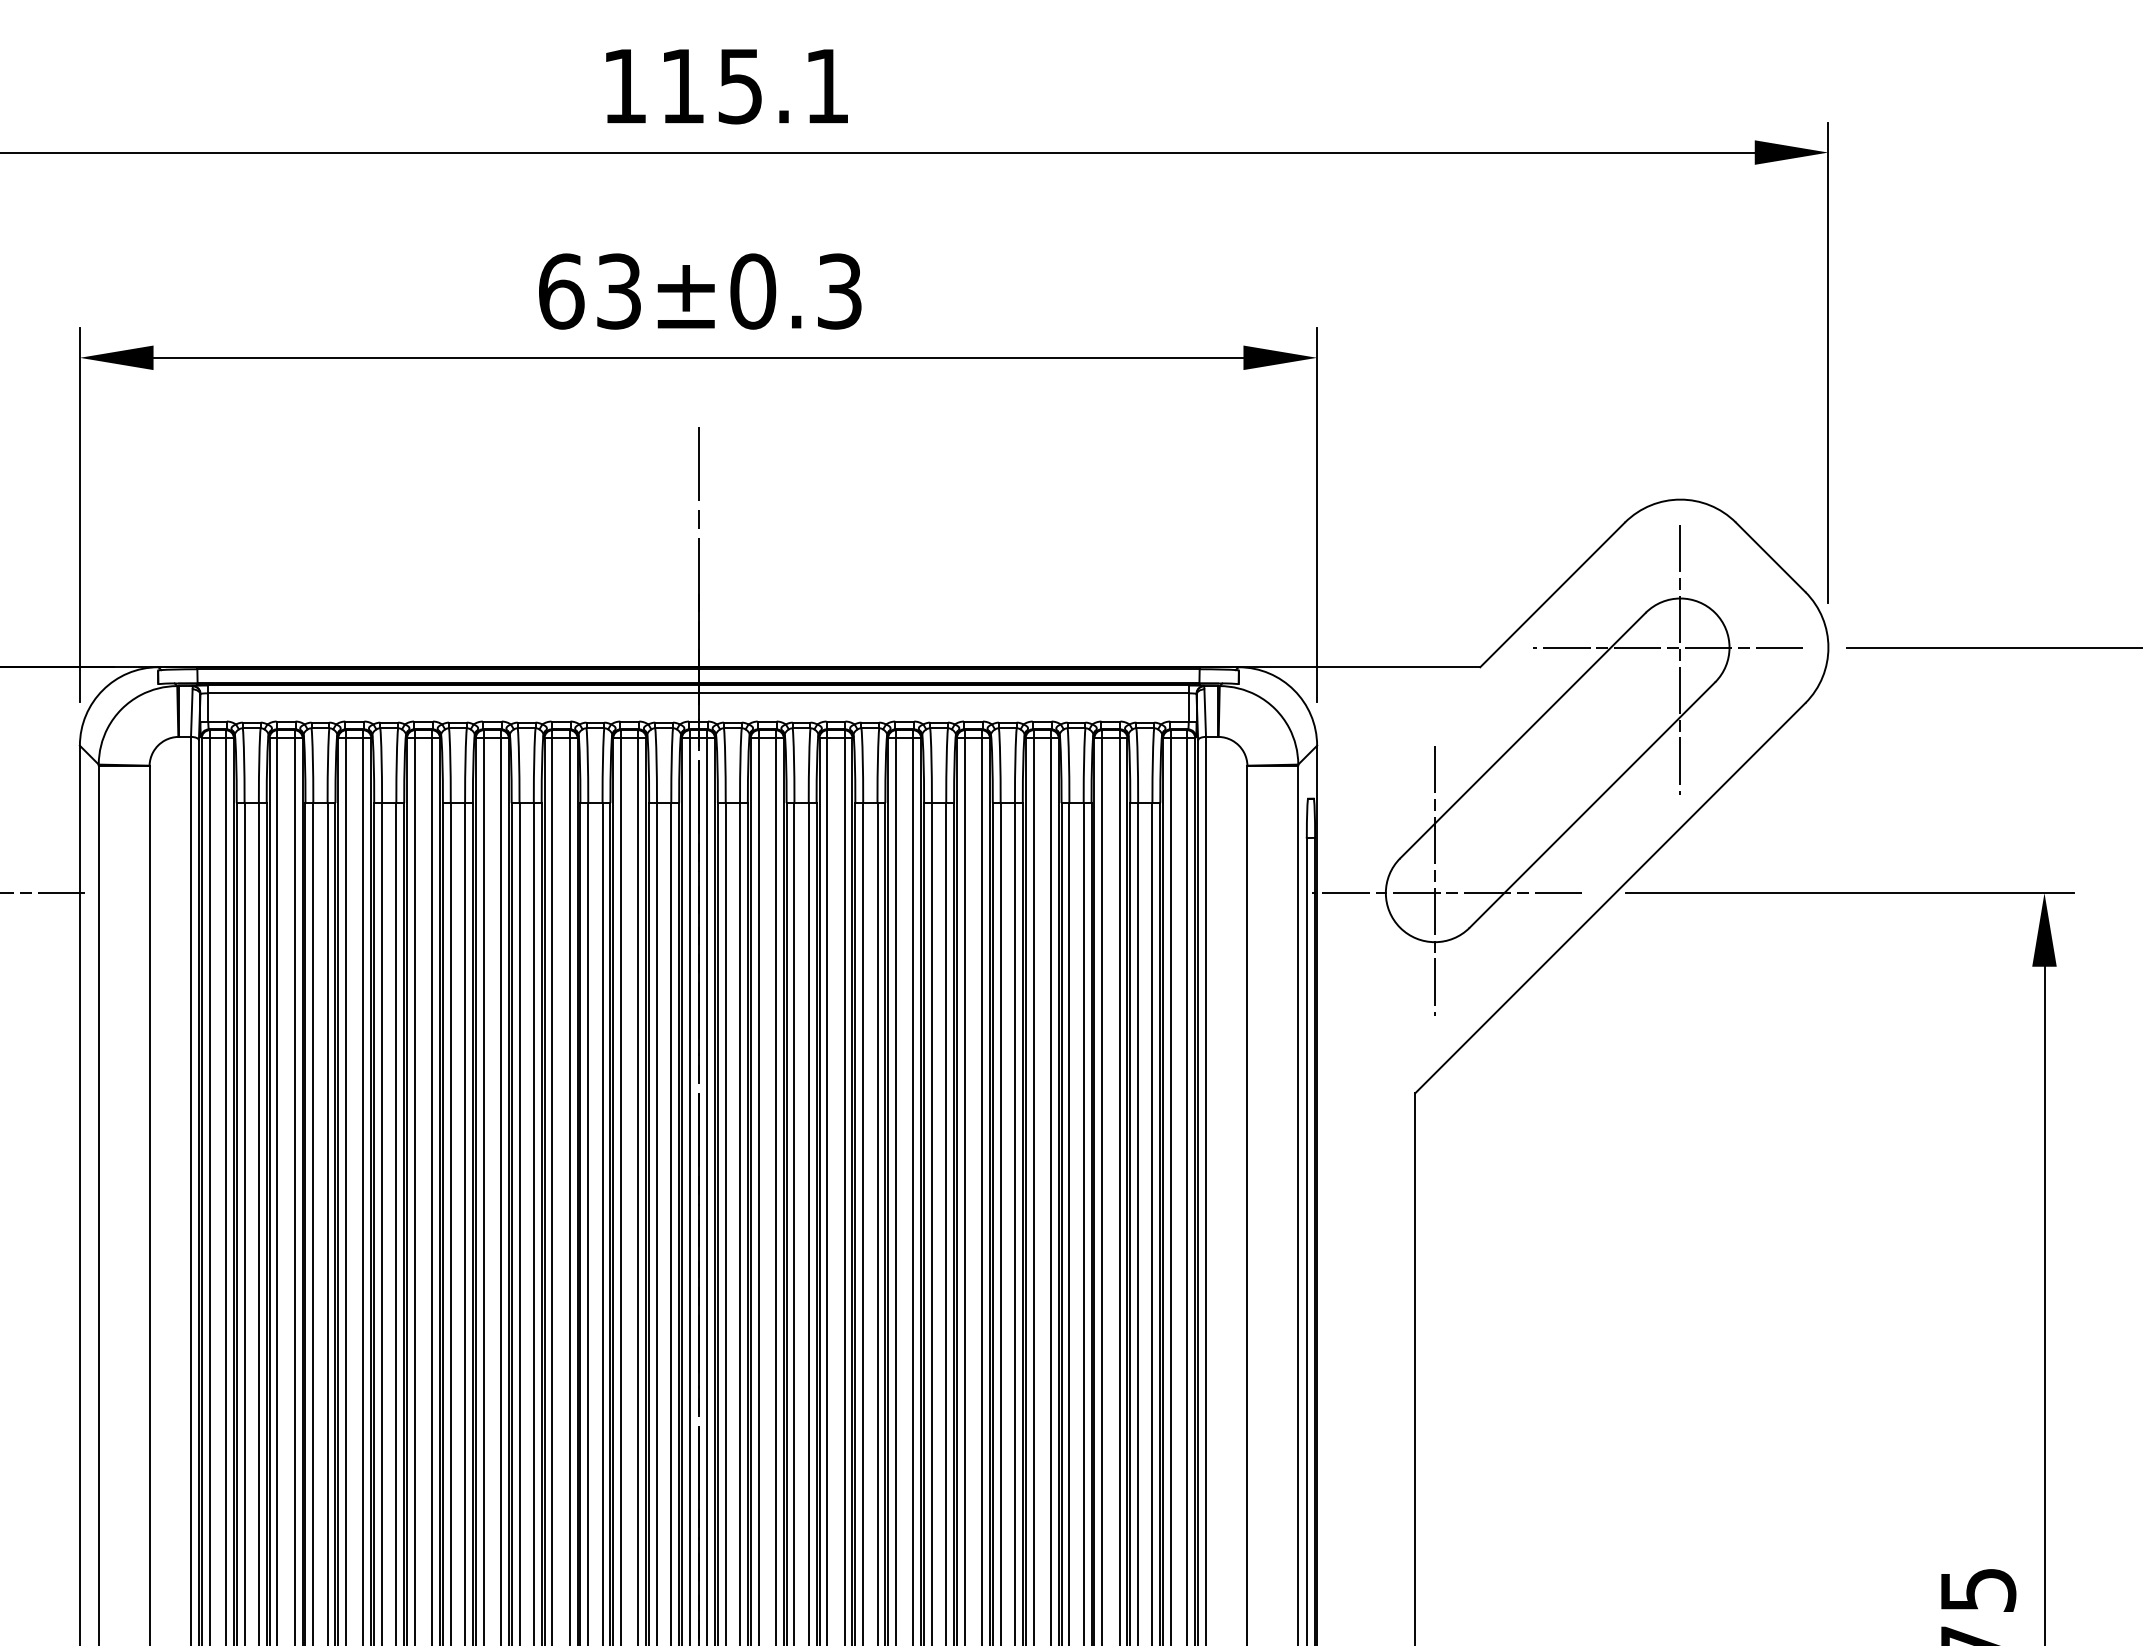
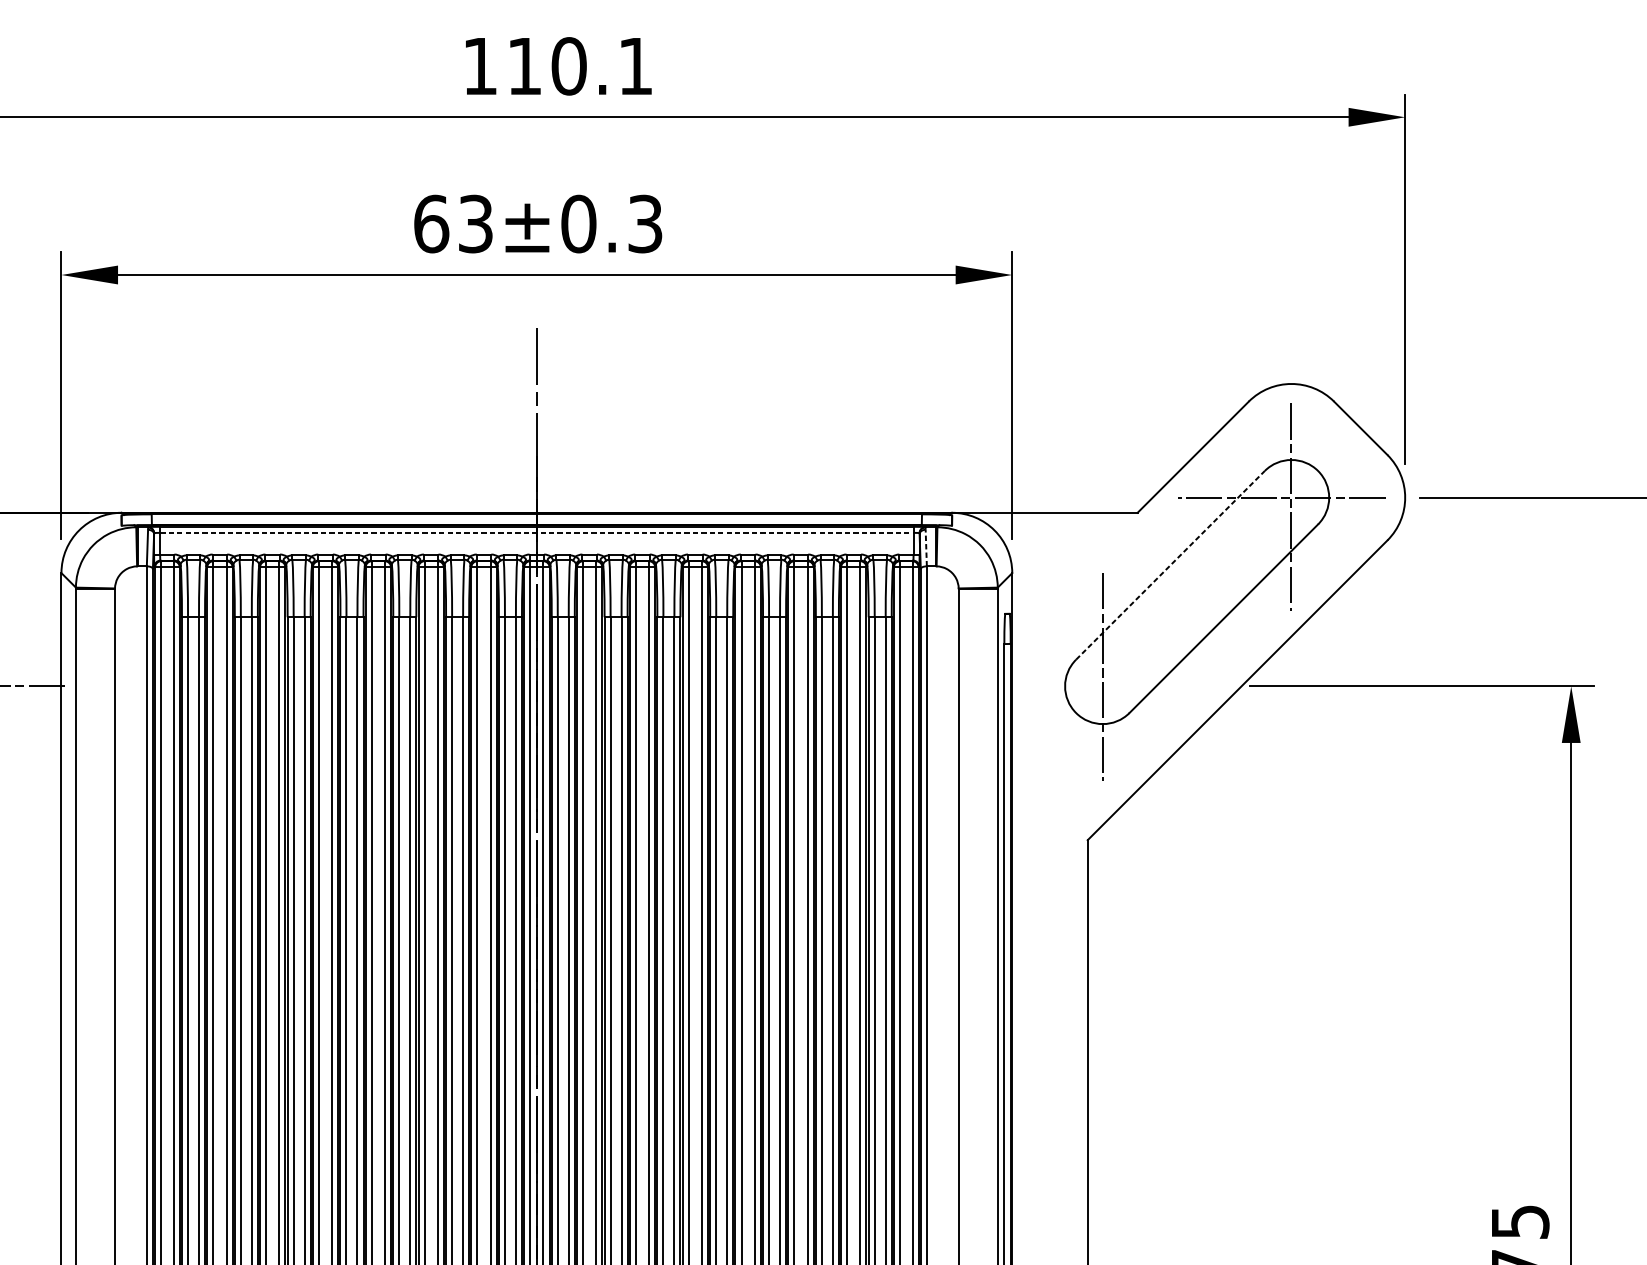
text: (740, 86) -> (569, 66), 115.1 -> 110.1
line: (699, 693) -> (537, 532), solid -> dashed
line: (1205, 713) -> (926, 548), solid -> dashed
line: (1522, 735) -> (1170, 565), solid -> dashed
line: (1447, 893) -> (1112, 686), removed

